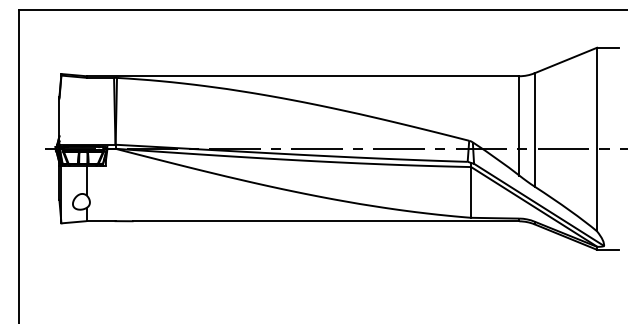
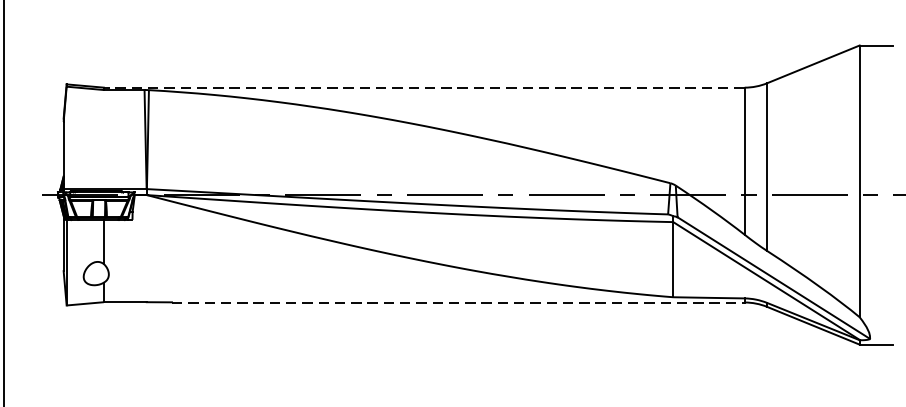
line: (302, 76) -> (423, 88), solid -> dashed
line: (326, 221) -> (459, 302), solid -> dashed

